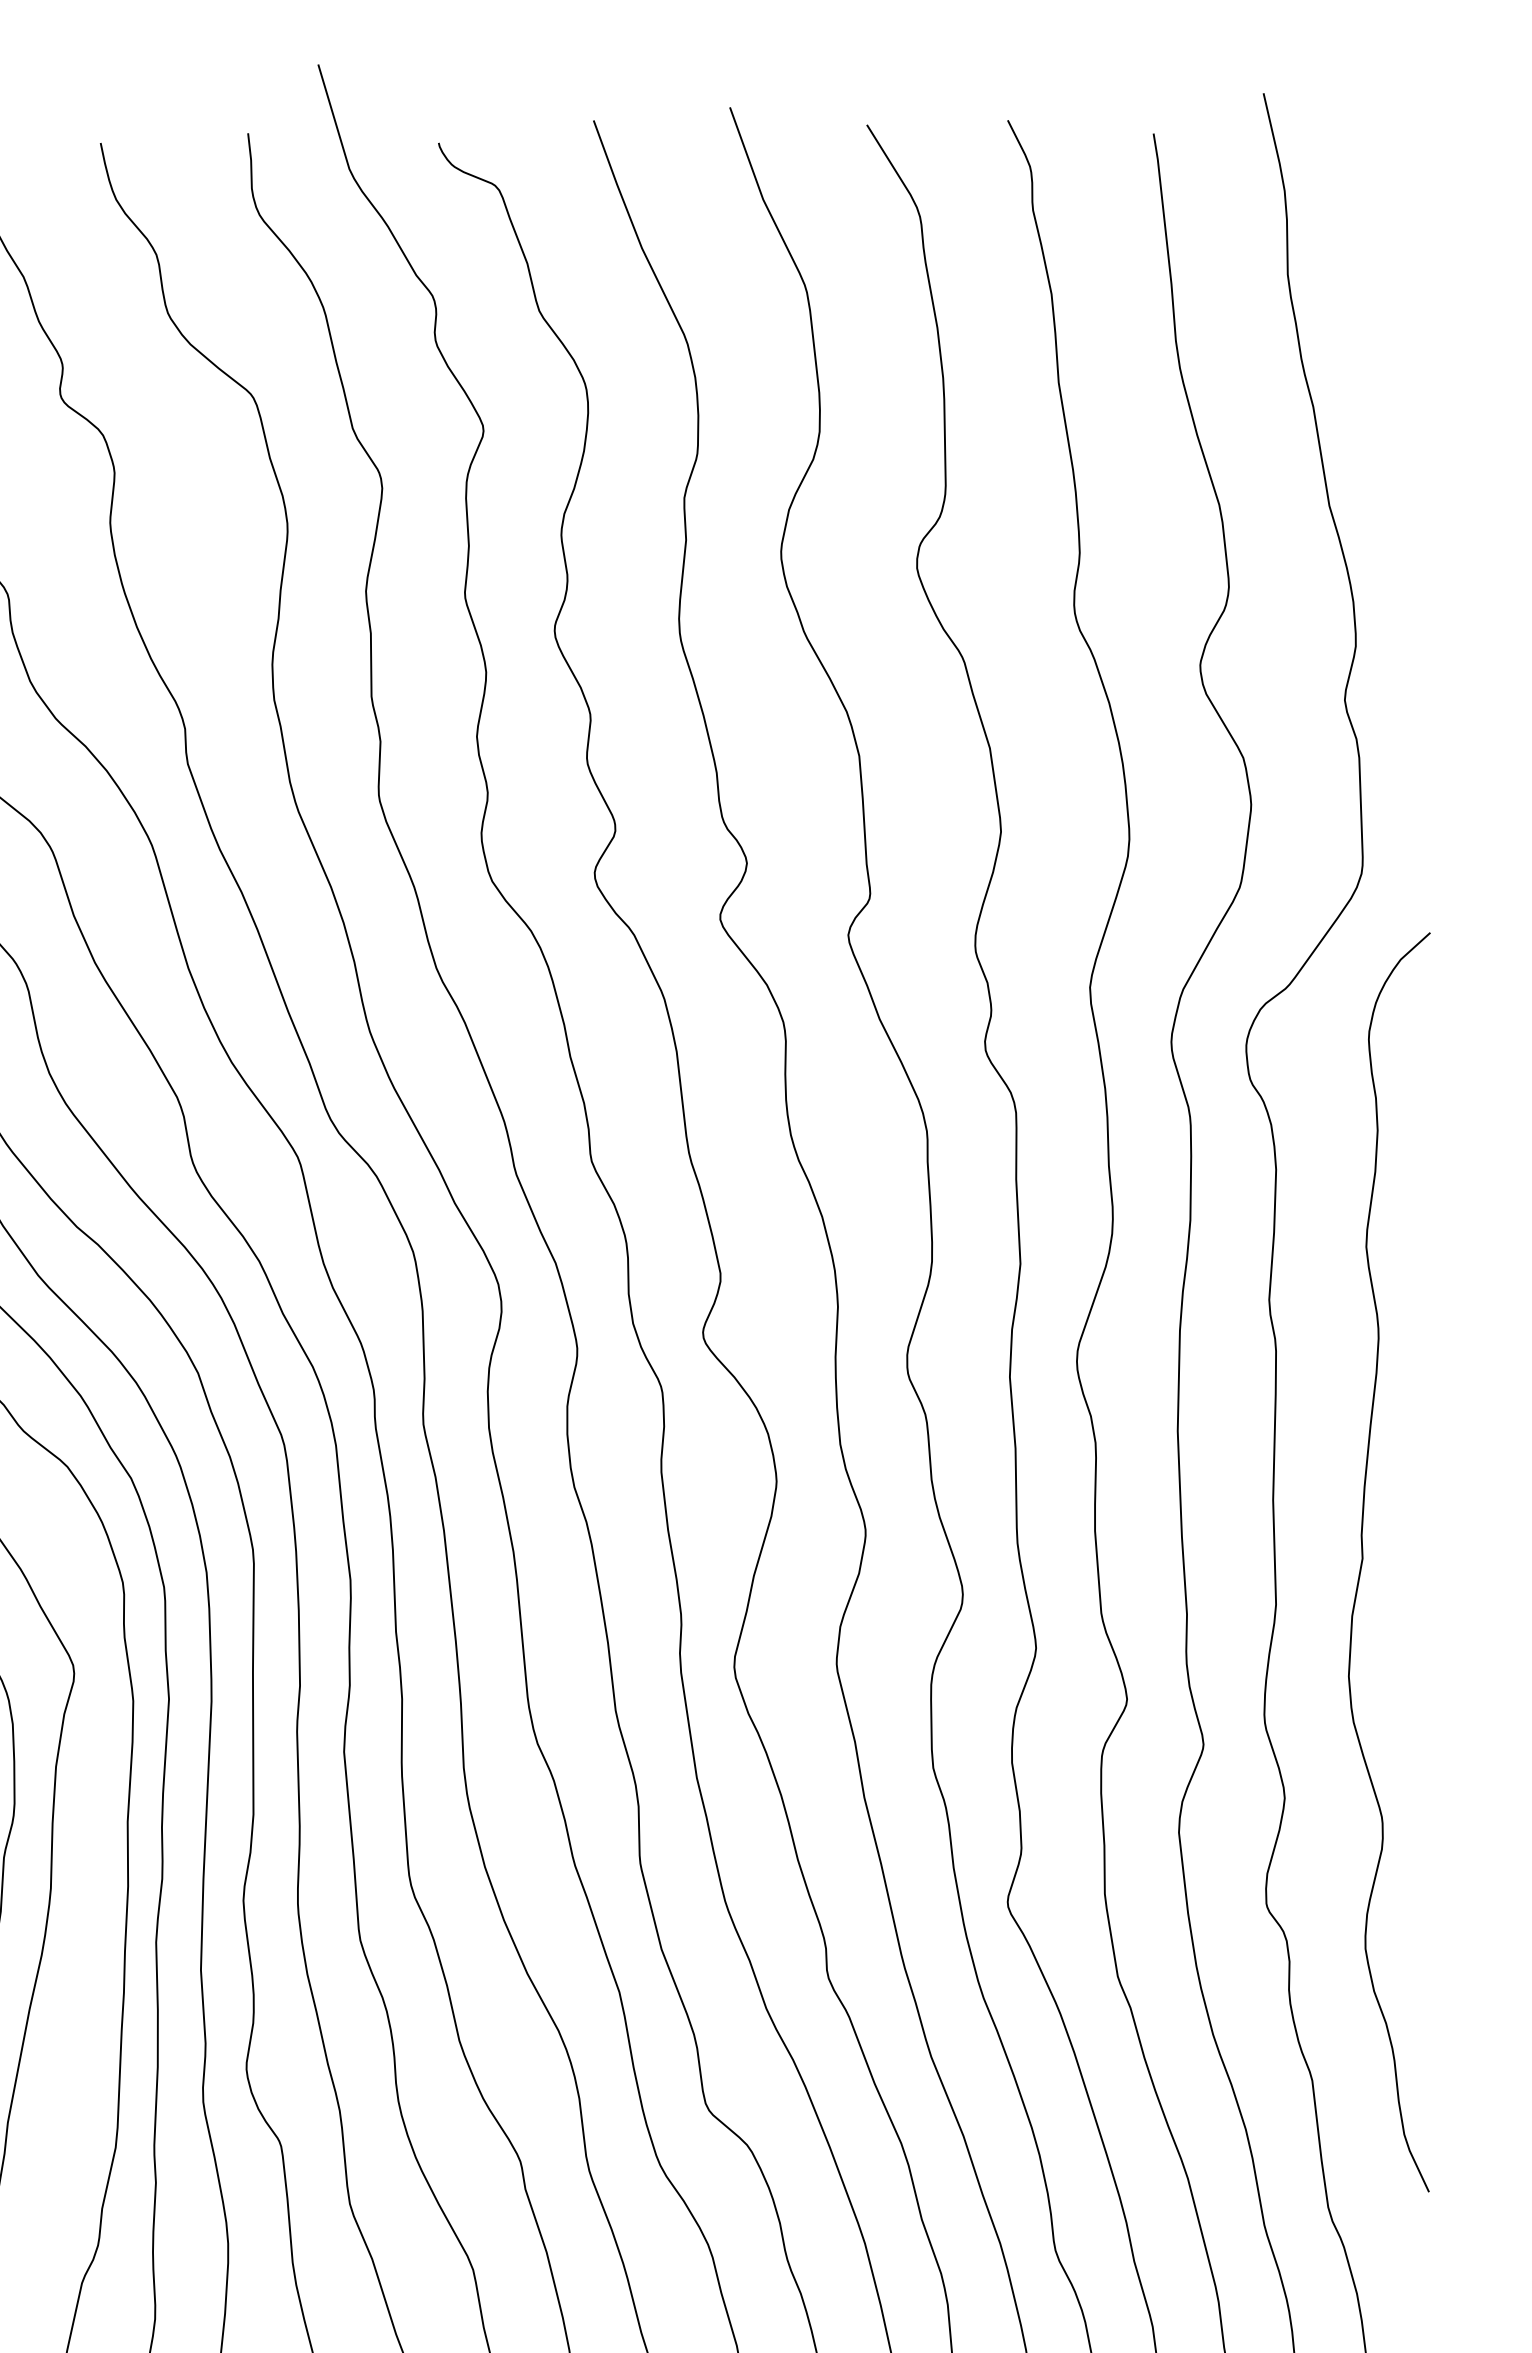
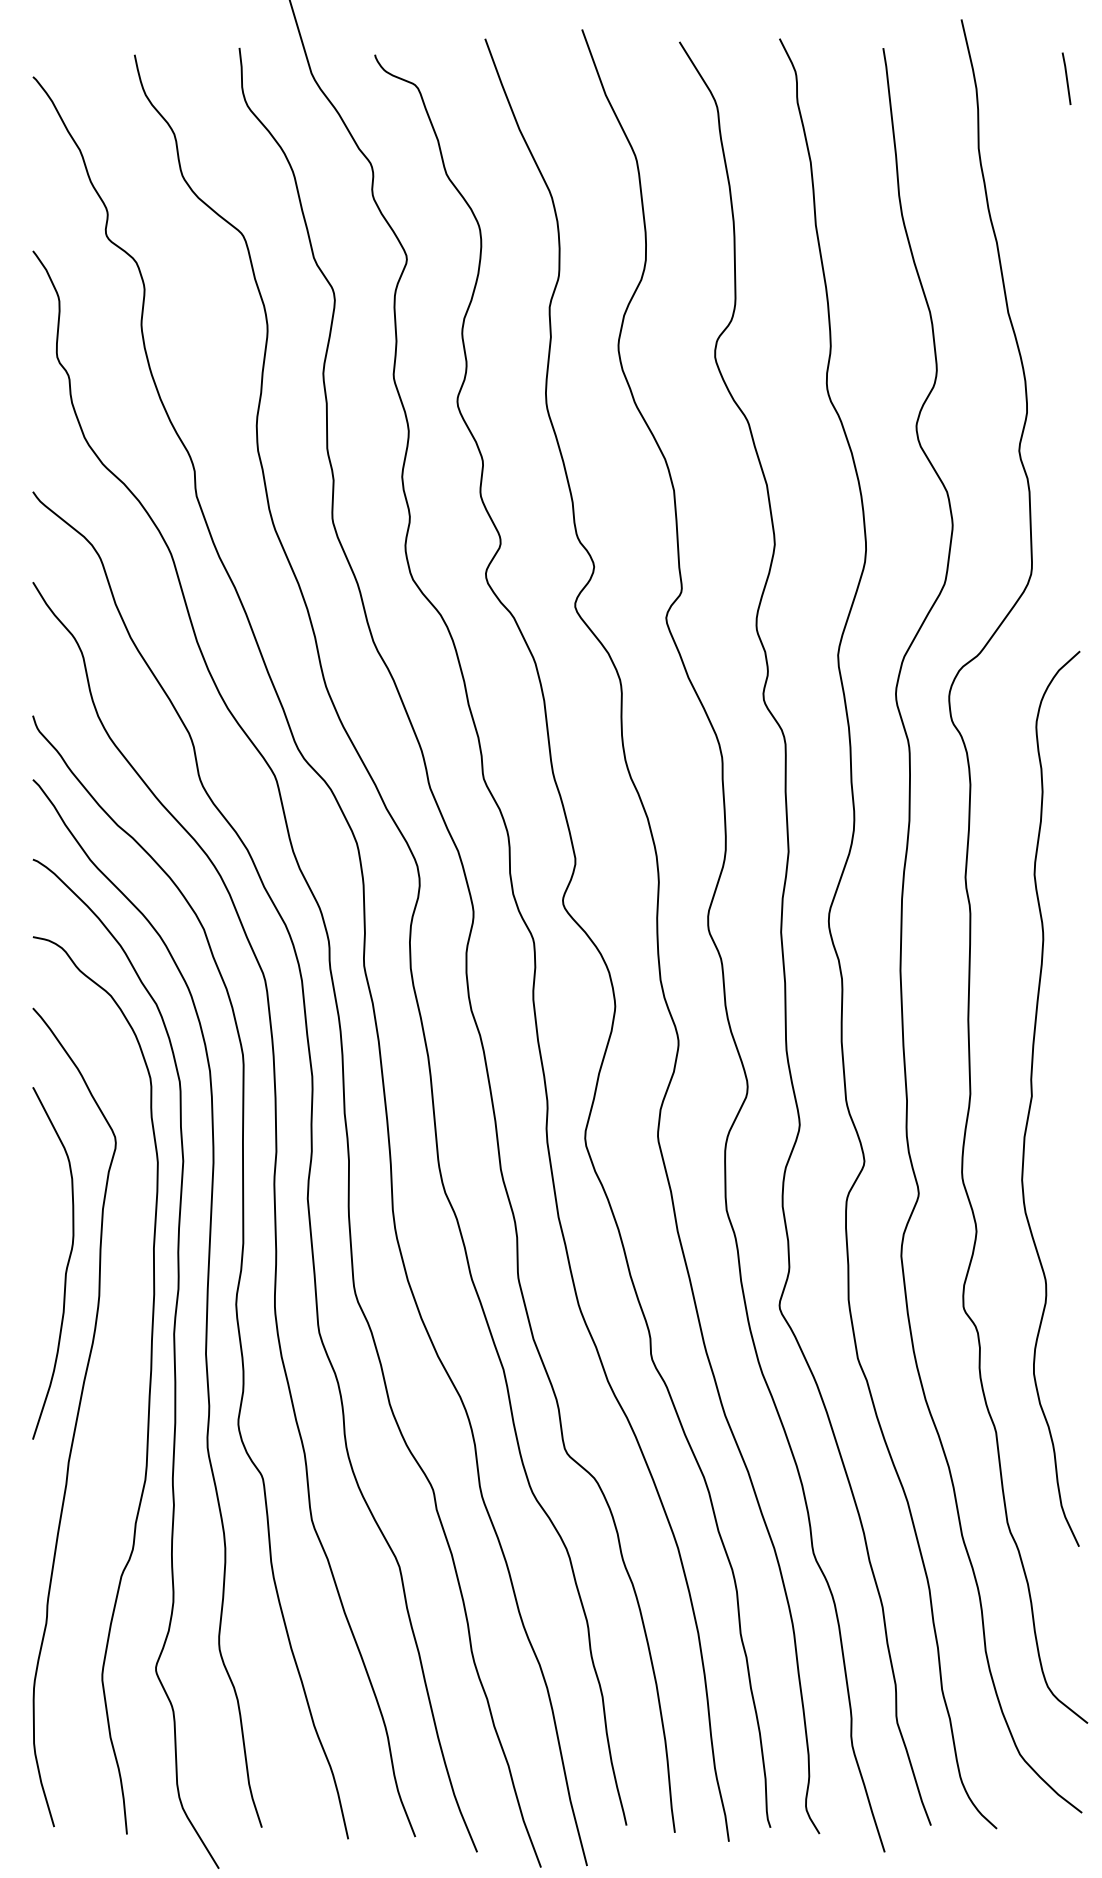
line: (1411, 176) -> (1066, 78), added
curve: (1363, 1561) -> (1032, 1098), moved

